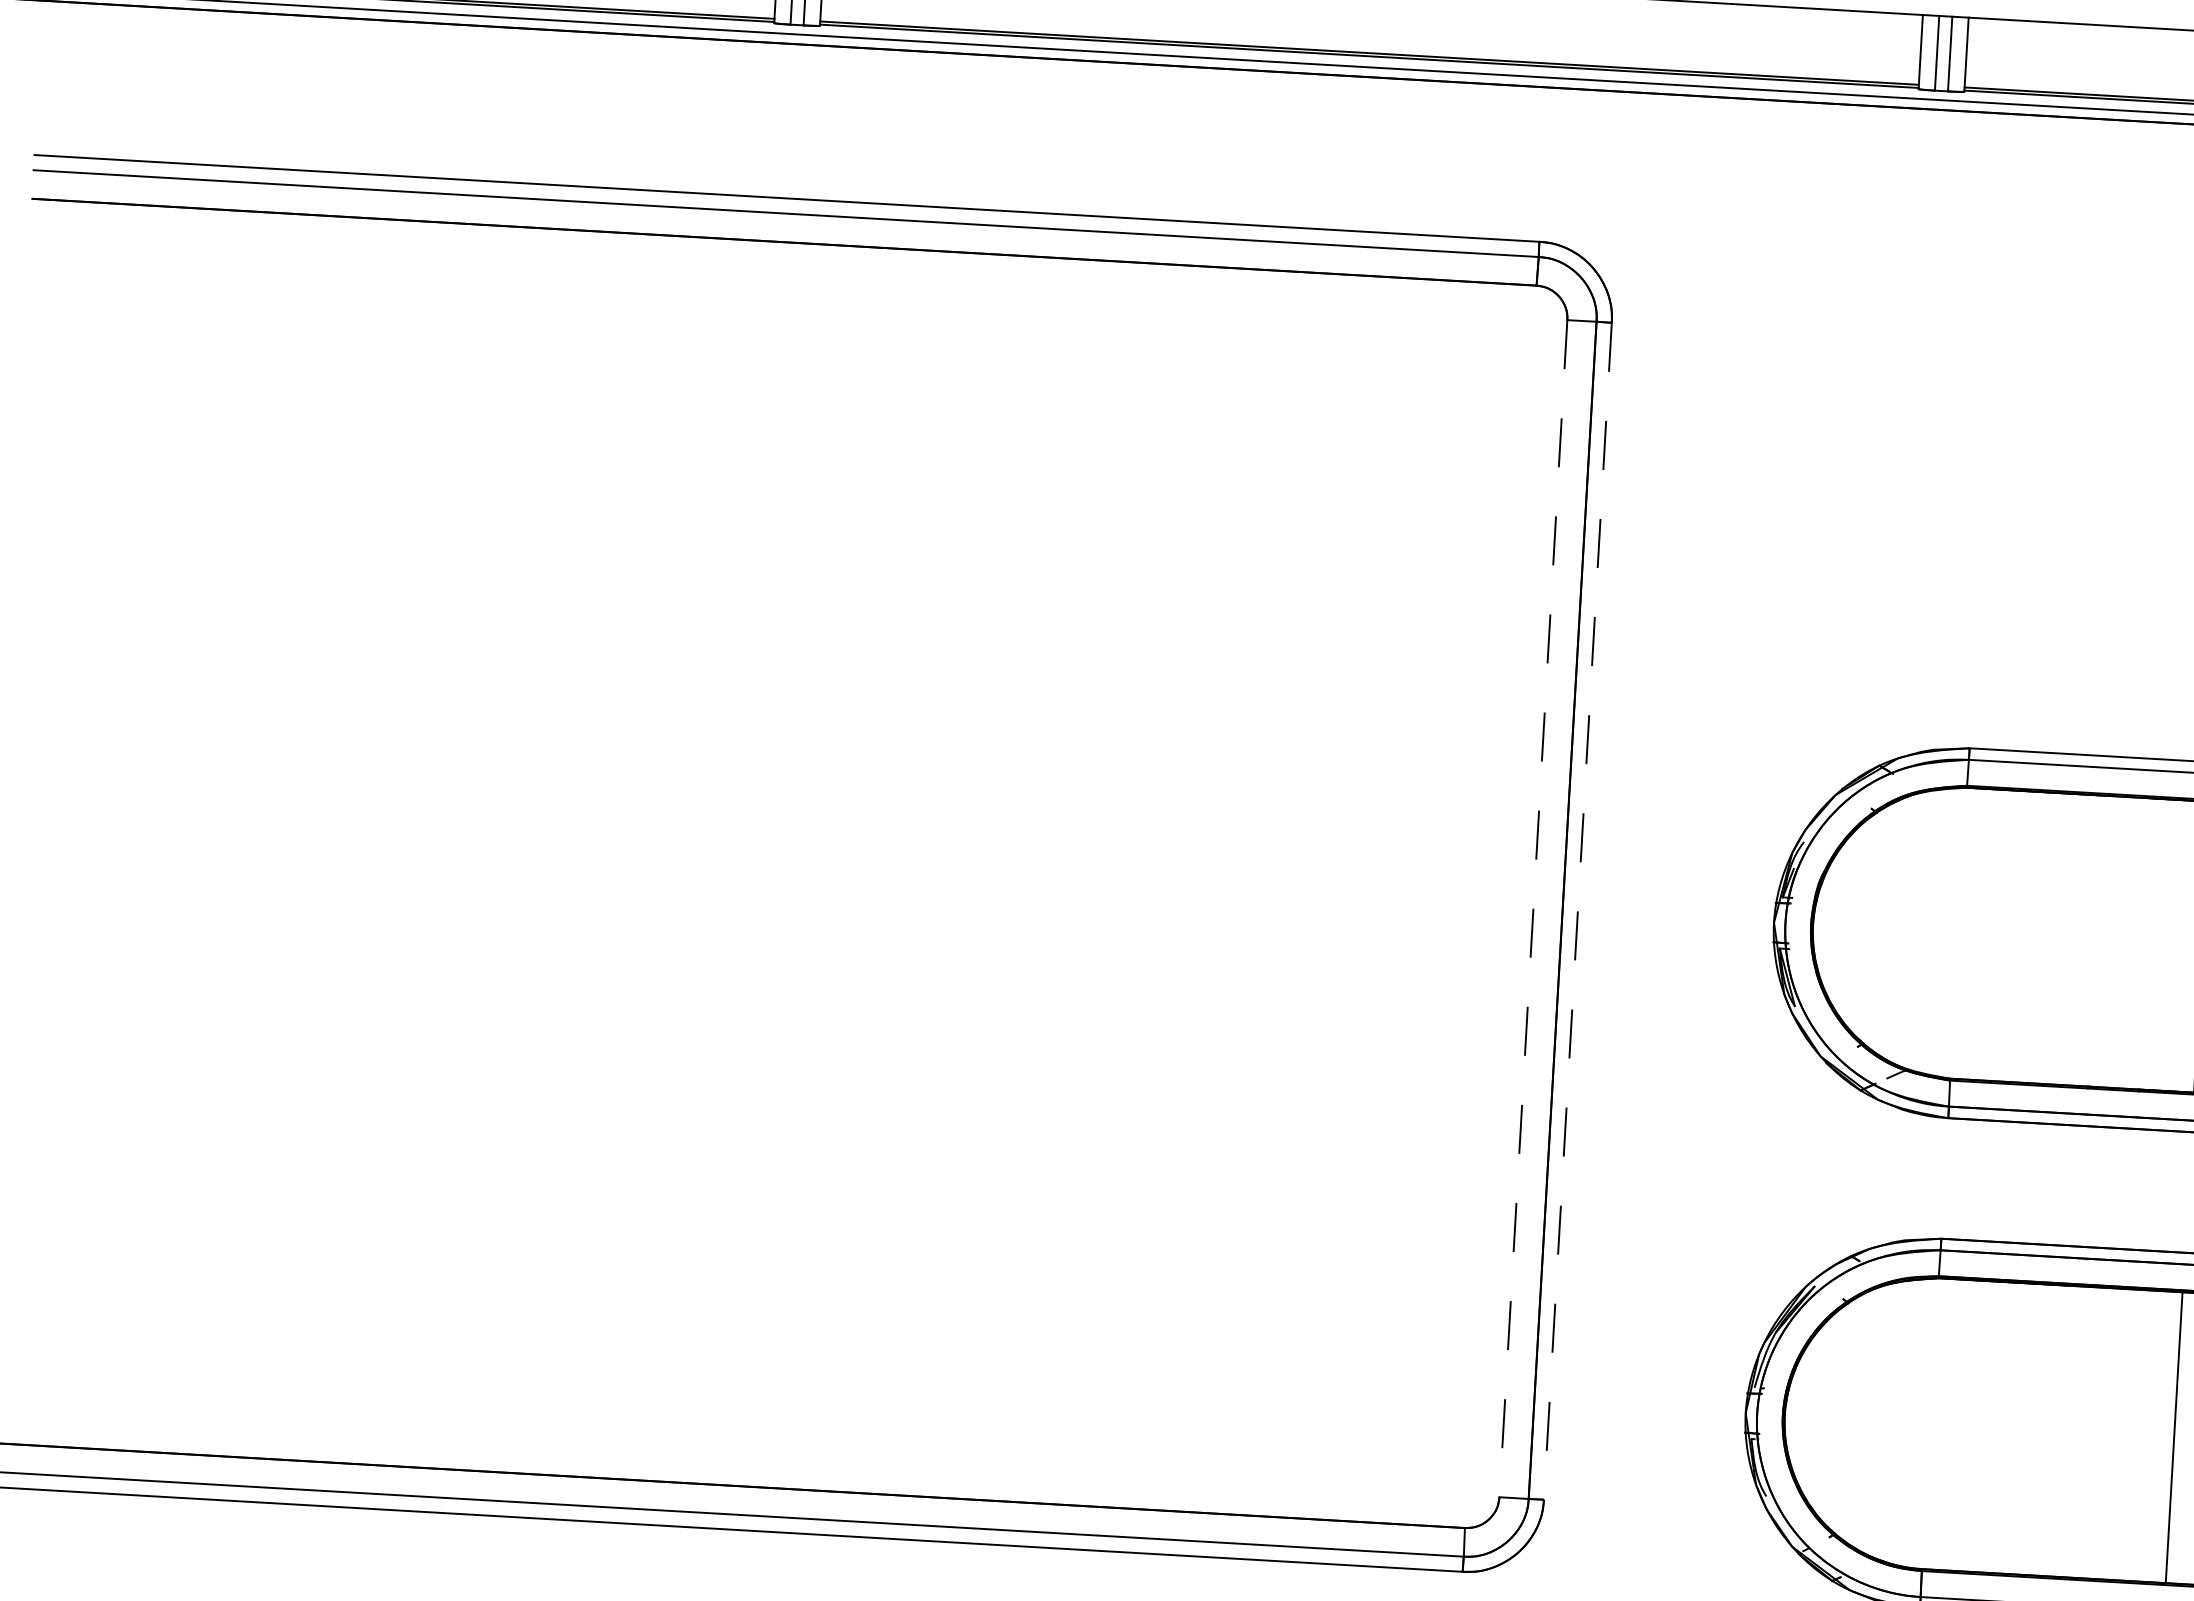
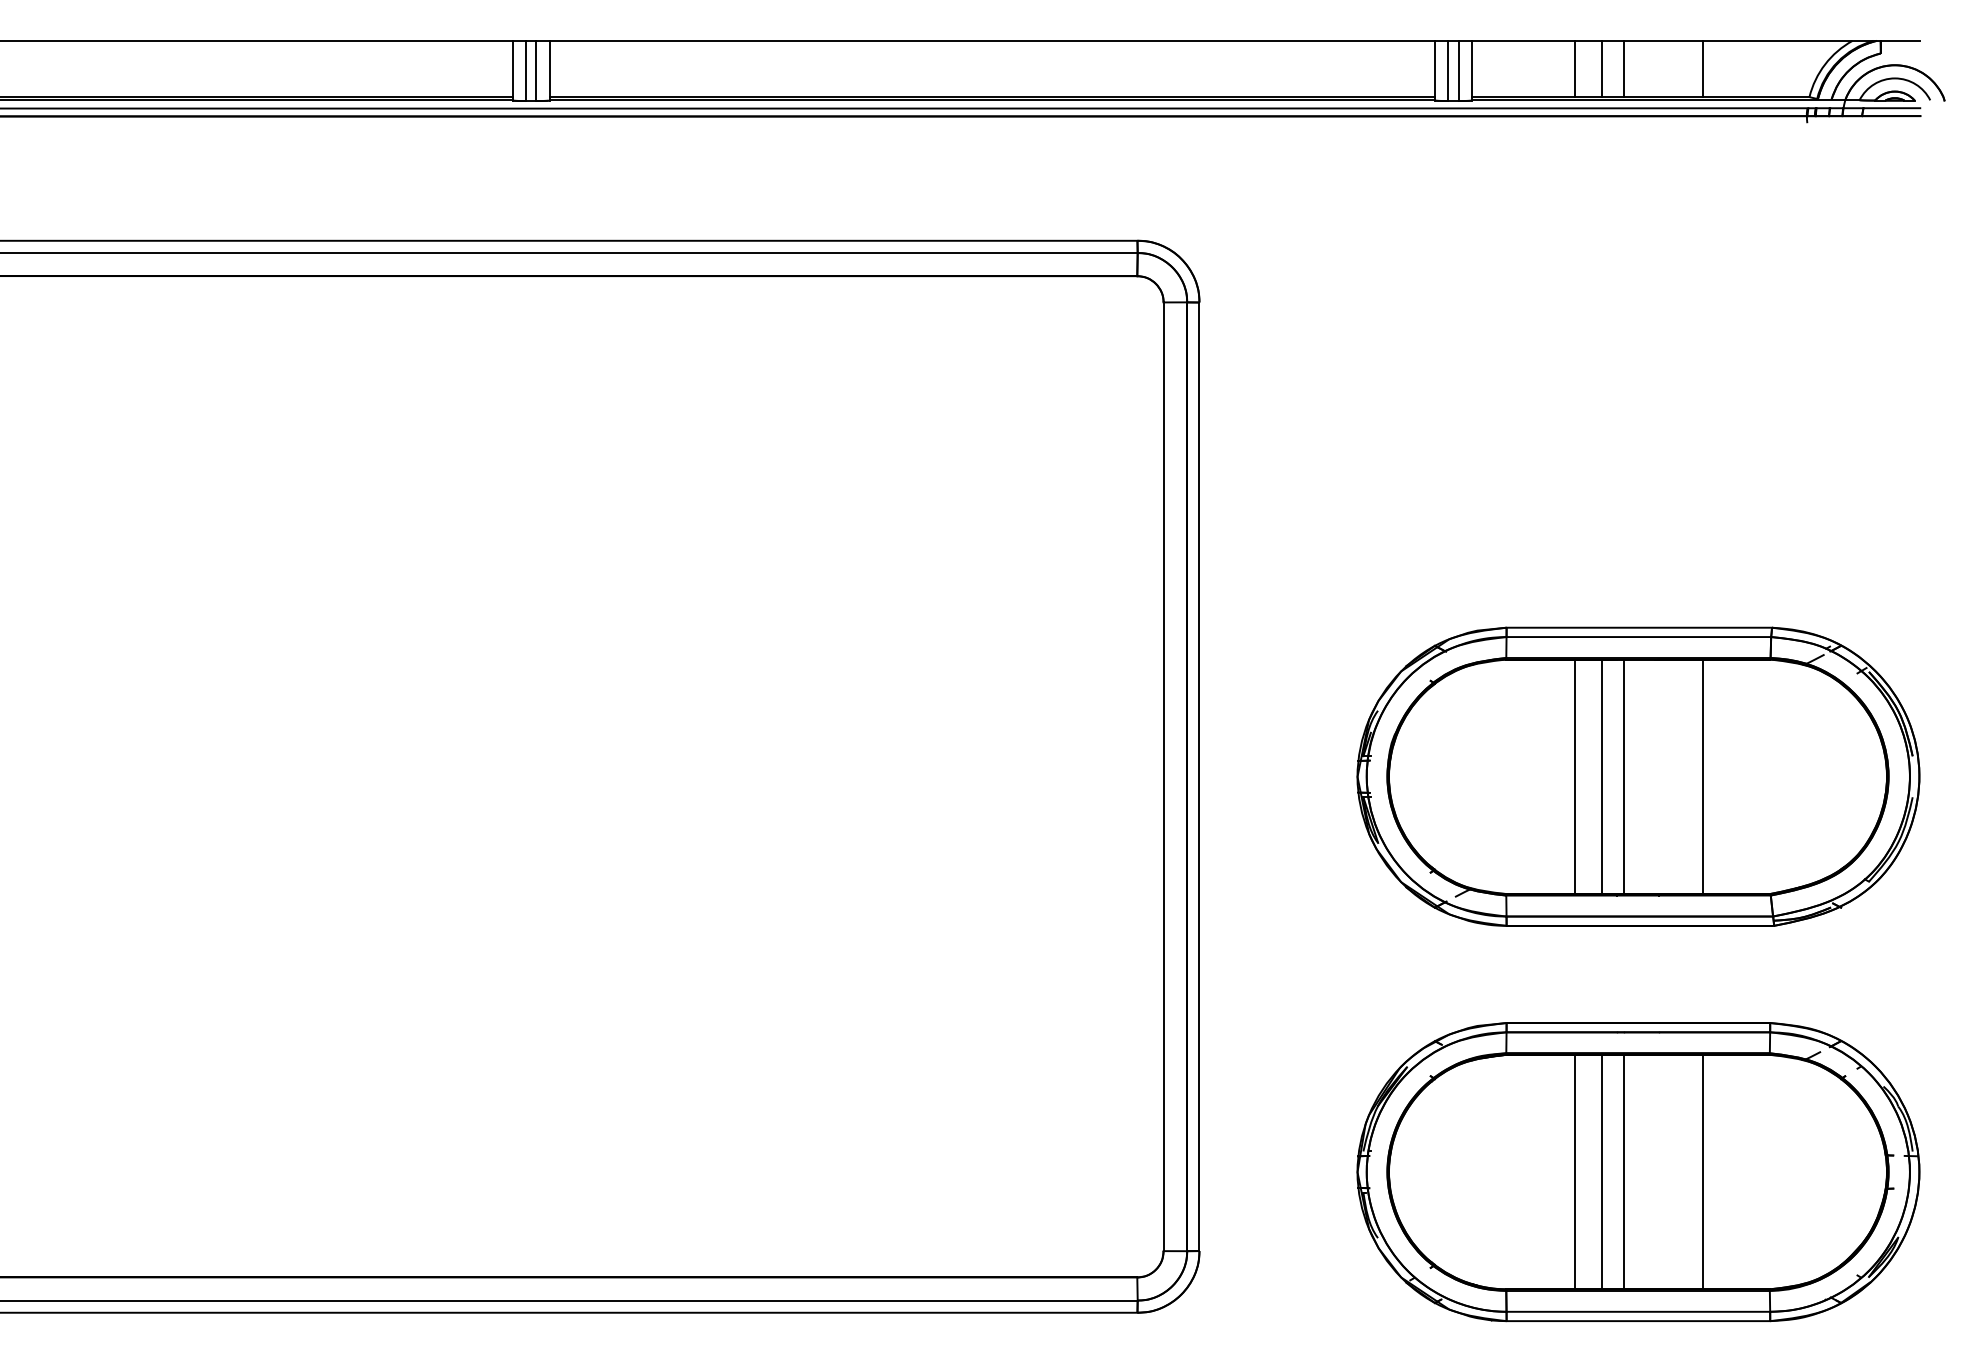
line: (2095, 59) -> (1575, 68), added
line: (2127, 61) -> (1601, 68), added
line: (2154, 62) -> (1623, 68), added
line: (1533, 909) -> (1163, 777), dashed -> solid
line: (1577, 912) -> (1199, 777), dashed -> solid
line: (2044, 937) -> (1575, 776), added
line: (2076, 939) -> (1601, 776), added
line: (2104, 941) -> (1623, 776), added
line: (2016, 1427) -> (1575, 1171), added
line: (2048, 1429) -> (1601, 1171), added
line: (2075, 1431) -> (1623, 1171), added

